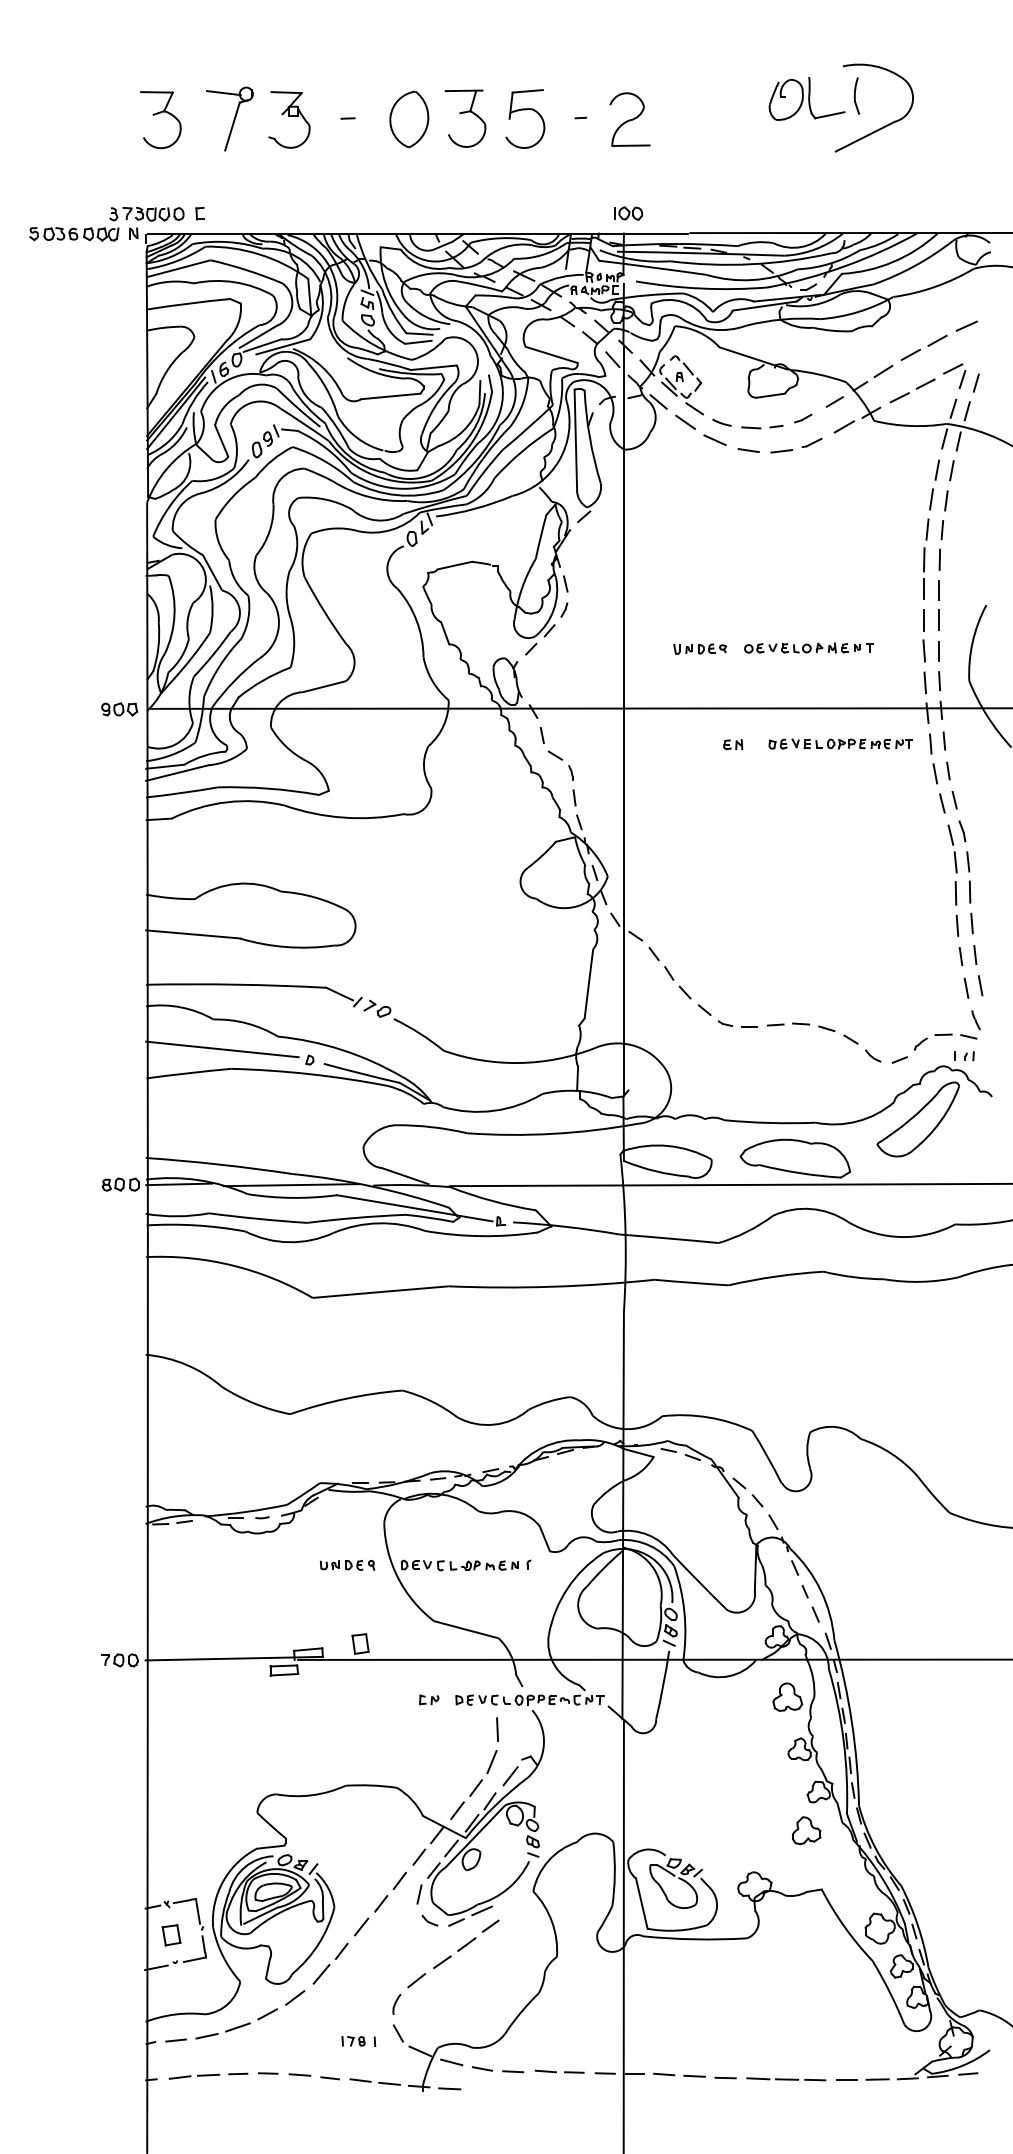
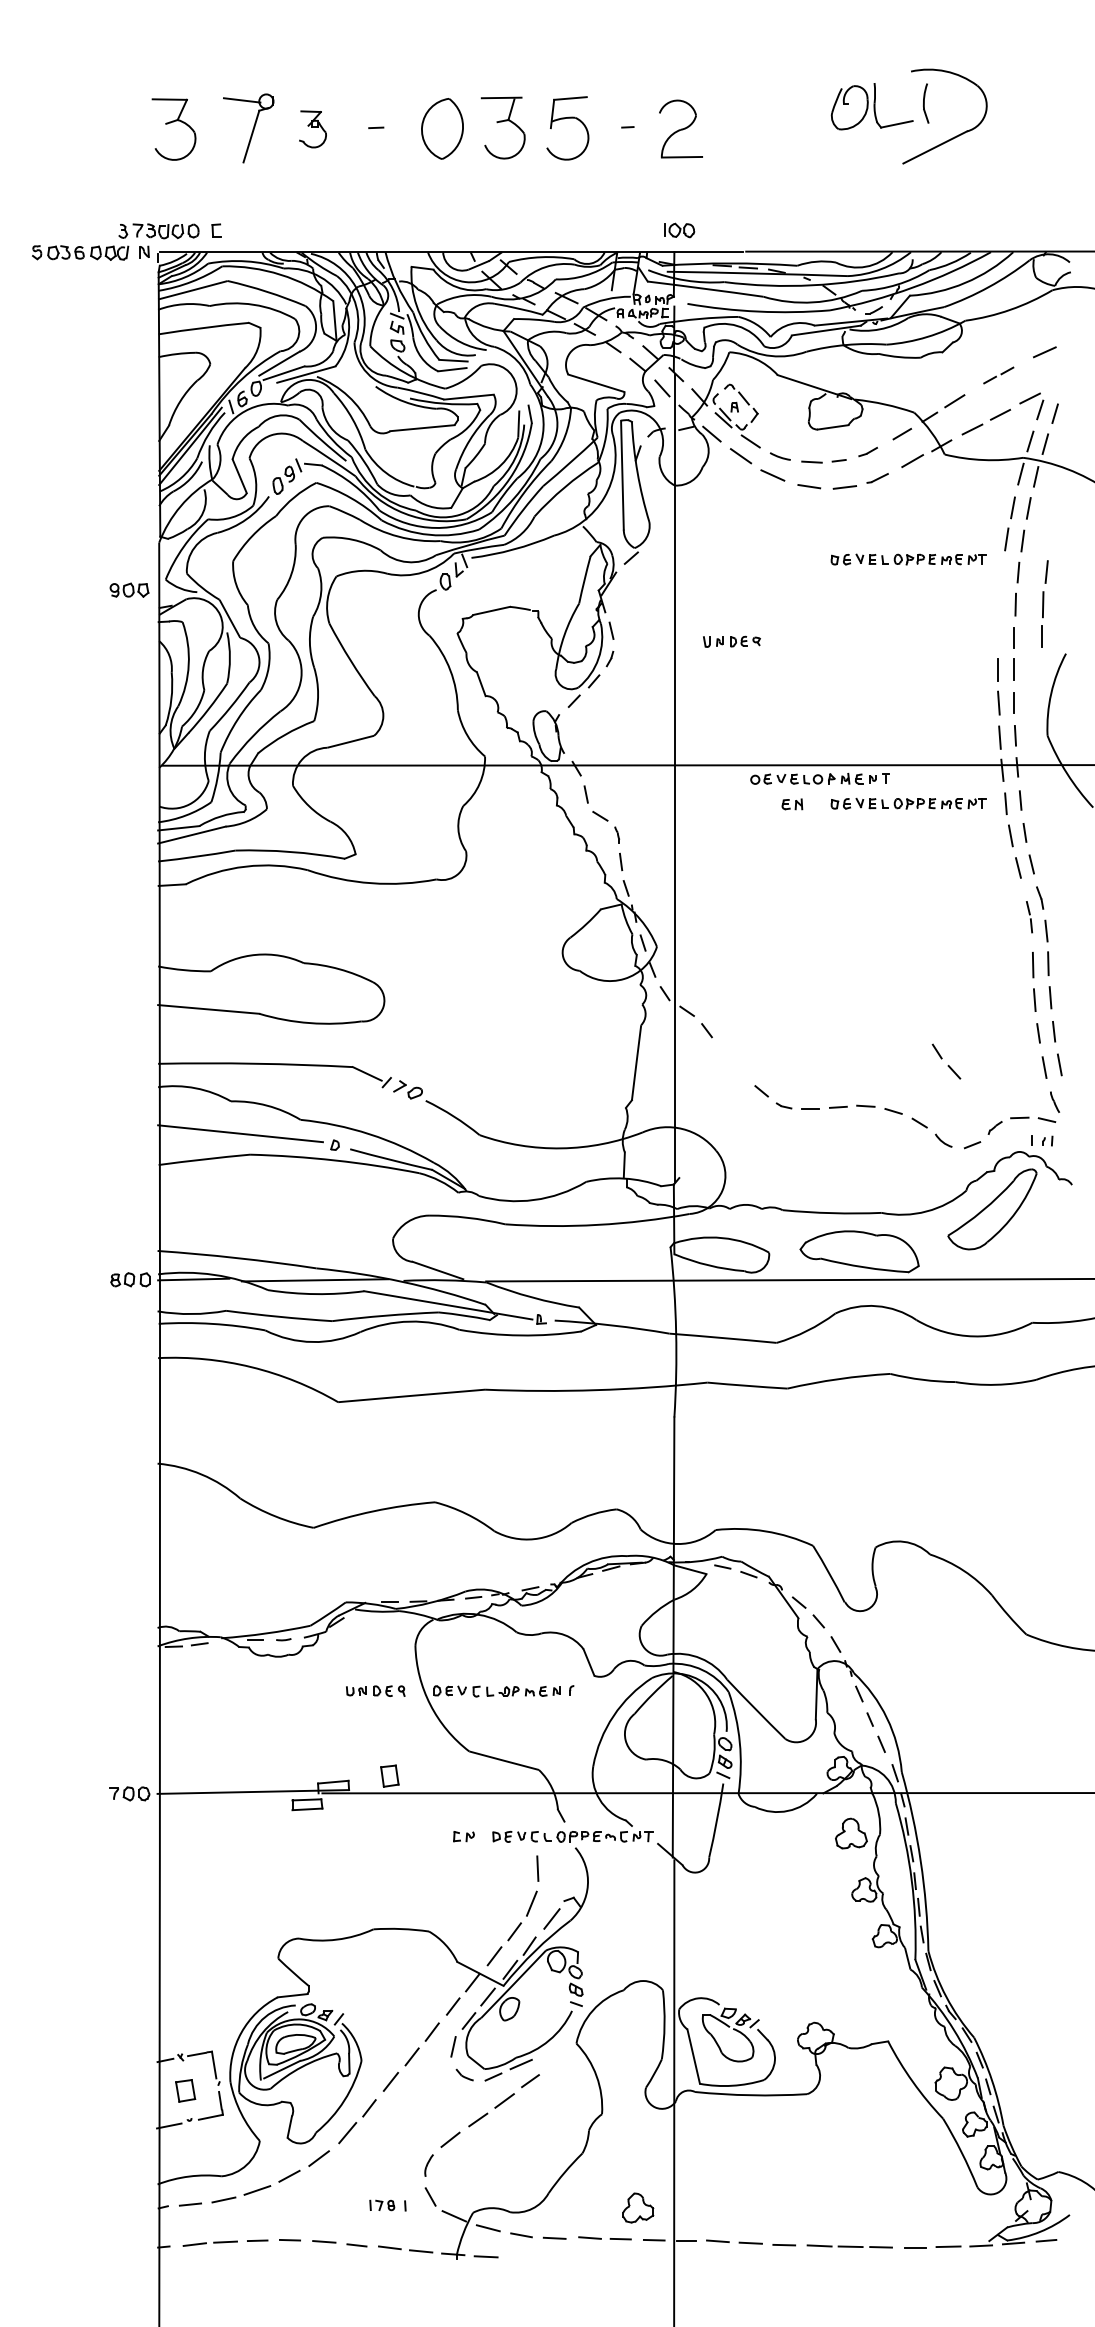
part: (289, 119) -> (313, 128), size x0.6
part: (923, 347) -> (998, 375), size x0.6
part: (840, 517) -> (908, 558), added
part: (926, 558) -> (1045, 603), moved
part: (808, 647) -> (819, 778), moved
part: (700, 648) -> (732, 641), moved
part: (119, 709) -> (129, 590), moved
part: (952, 848) -> (1029, 916), size x0.6
part: (677, 982) -> (946, 1061), moved
part: (806, 1830) -> (638, 2207), moved

